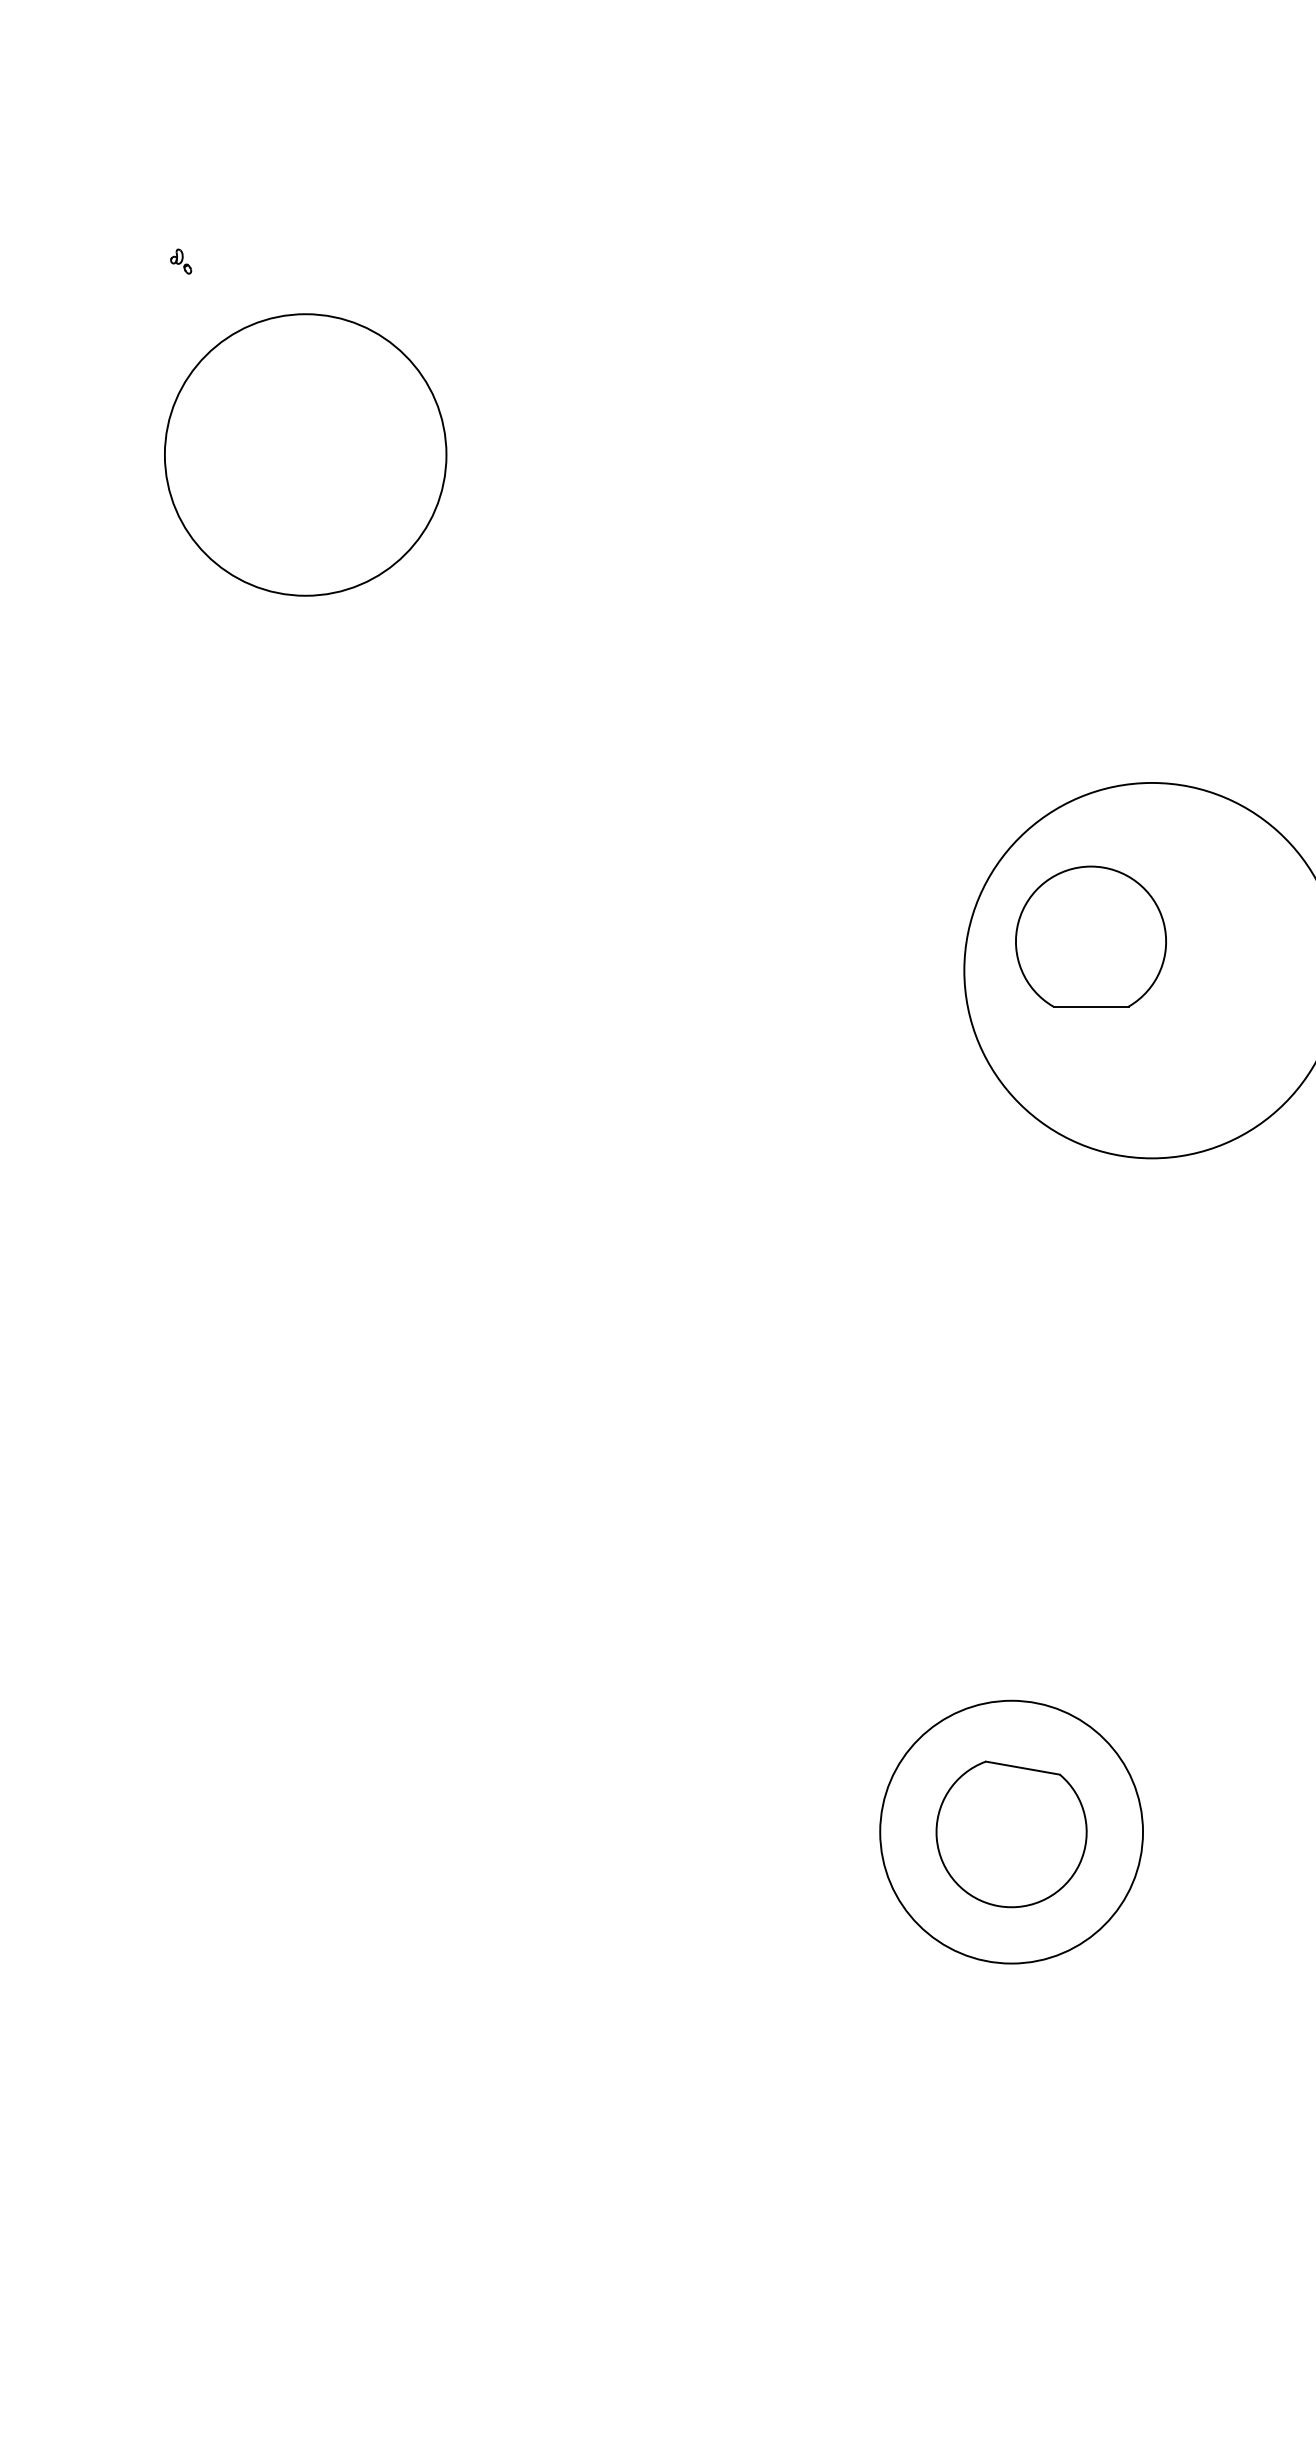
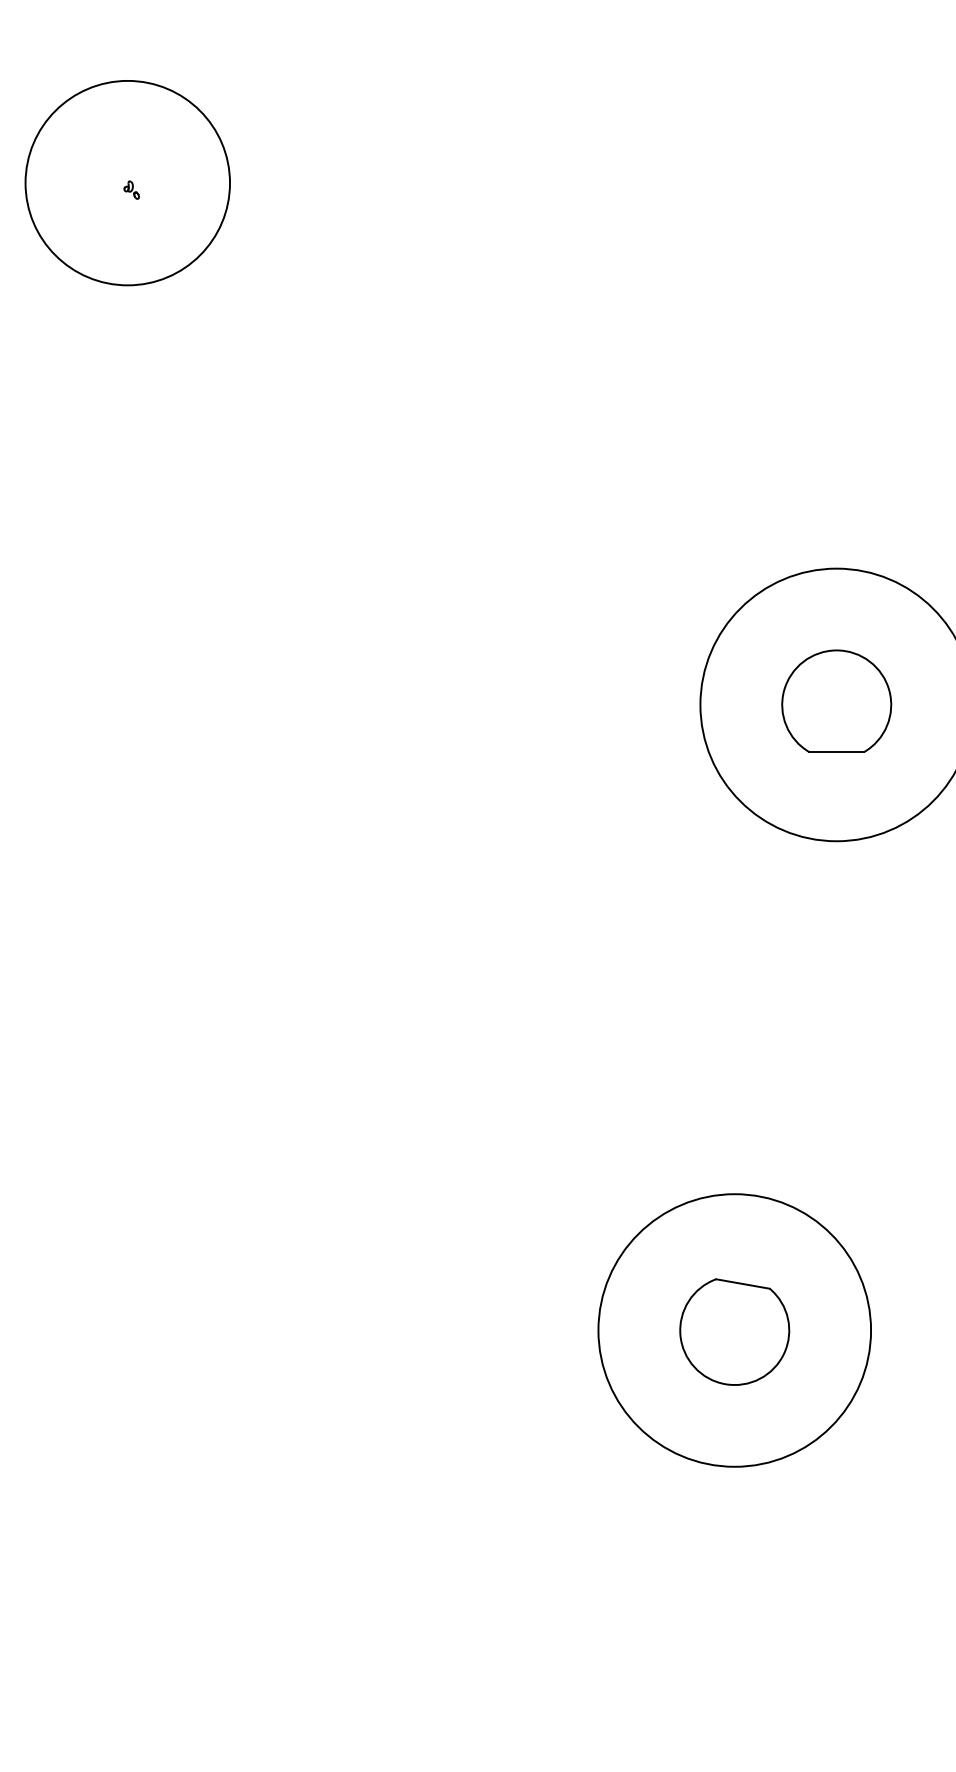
circle: (305, 454) -> (127, 182), moved
part: (1090, 936) -> (836, 701), moved
circle: (1011, 1831) -> (734, 1330), size x1.43

